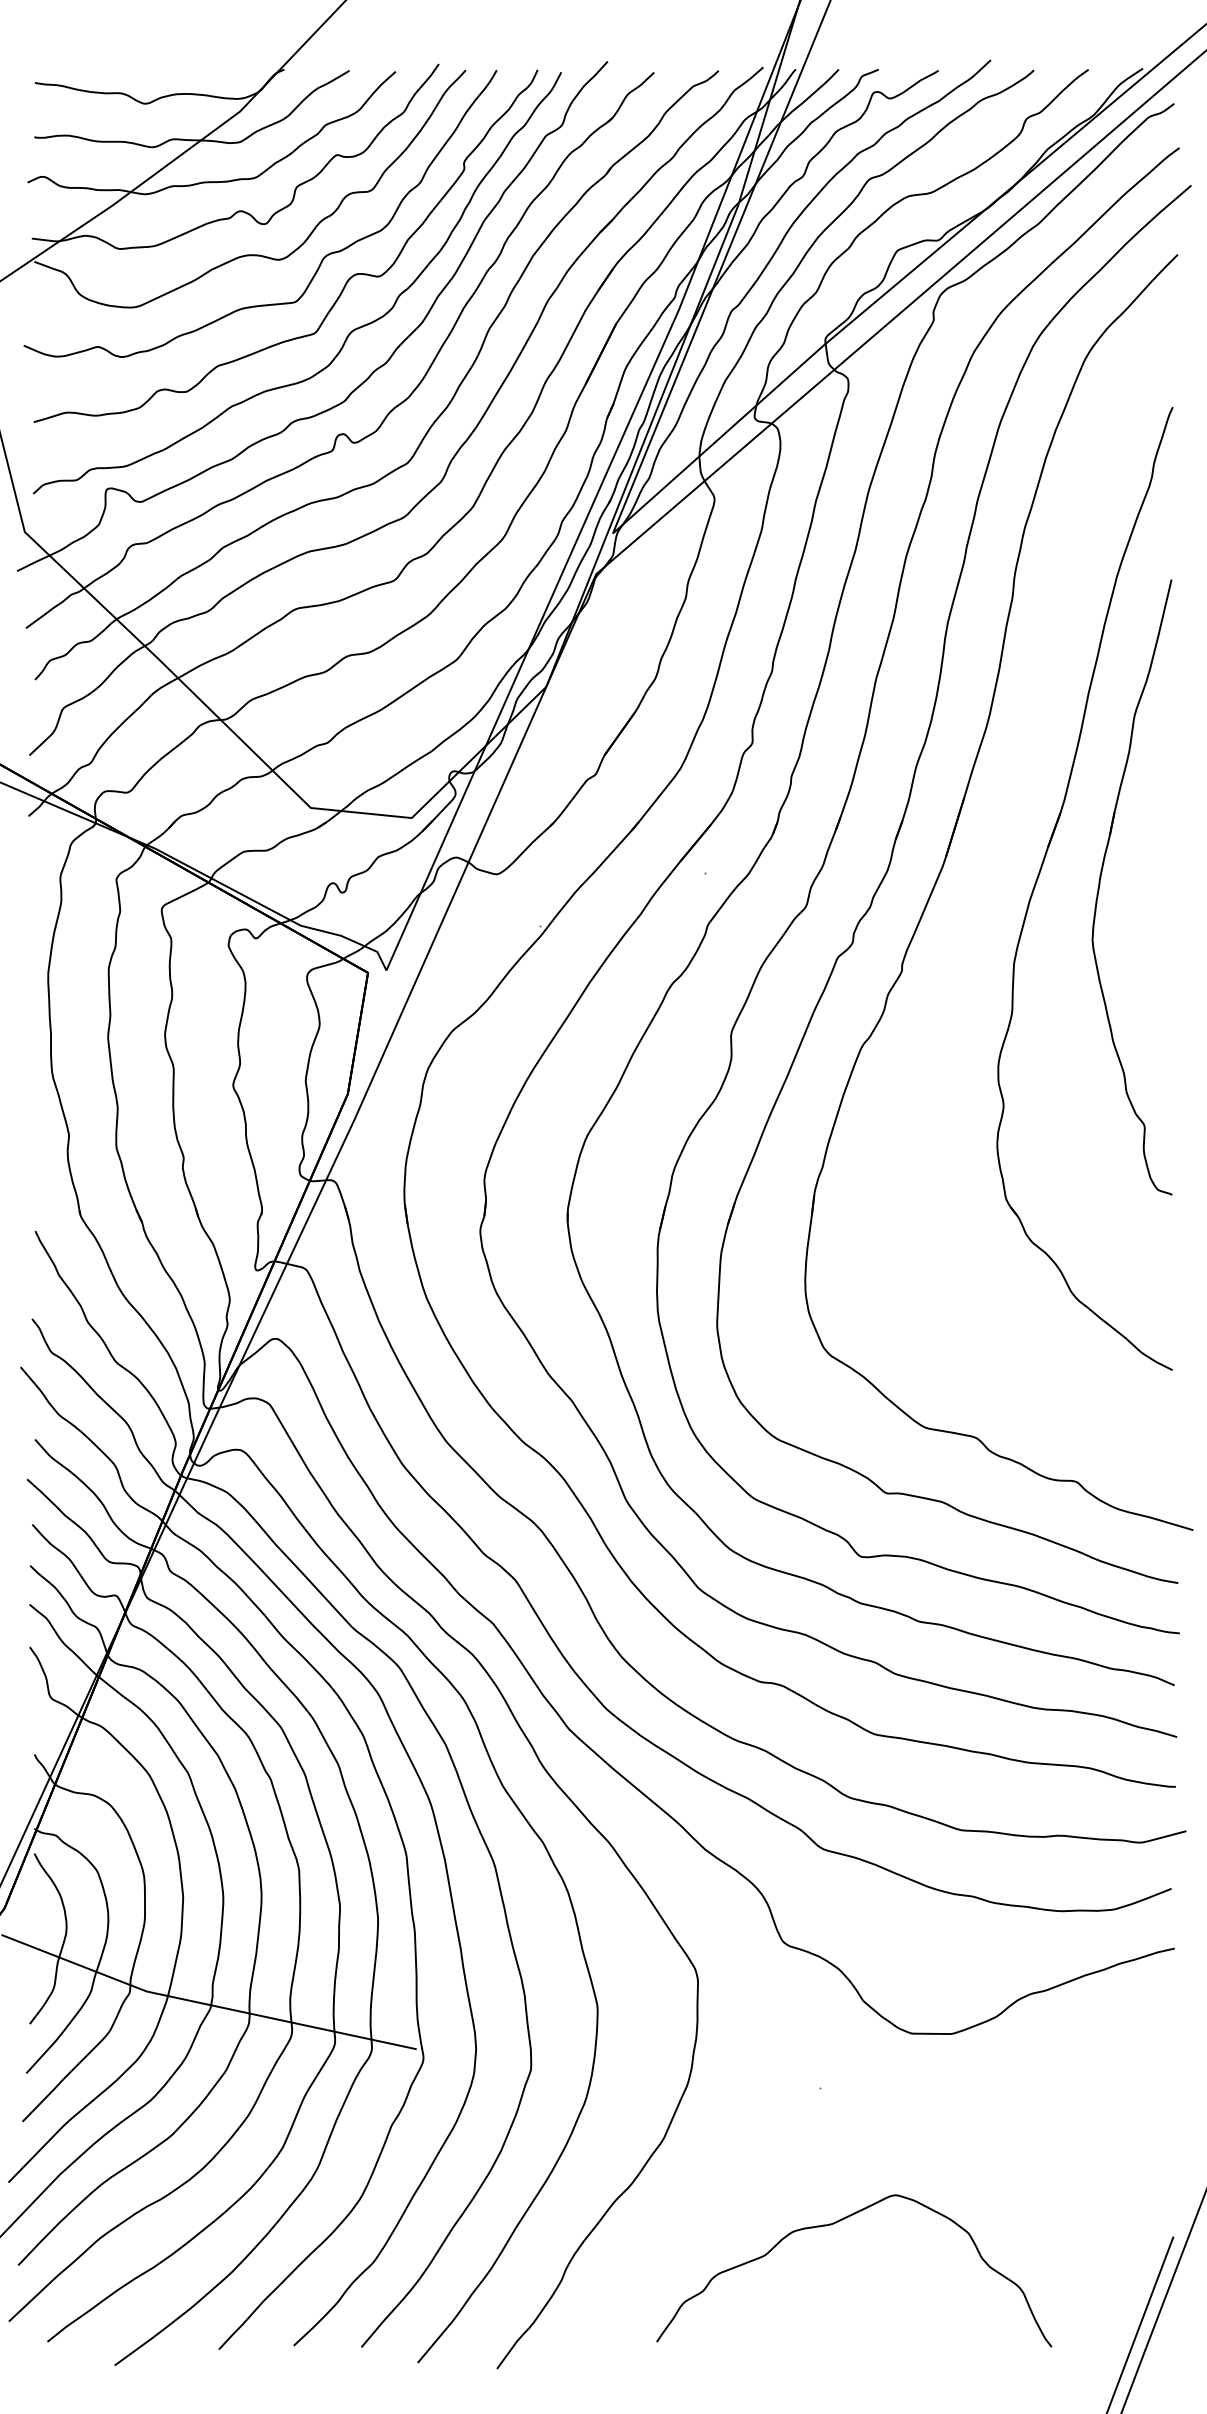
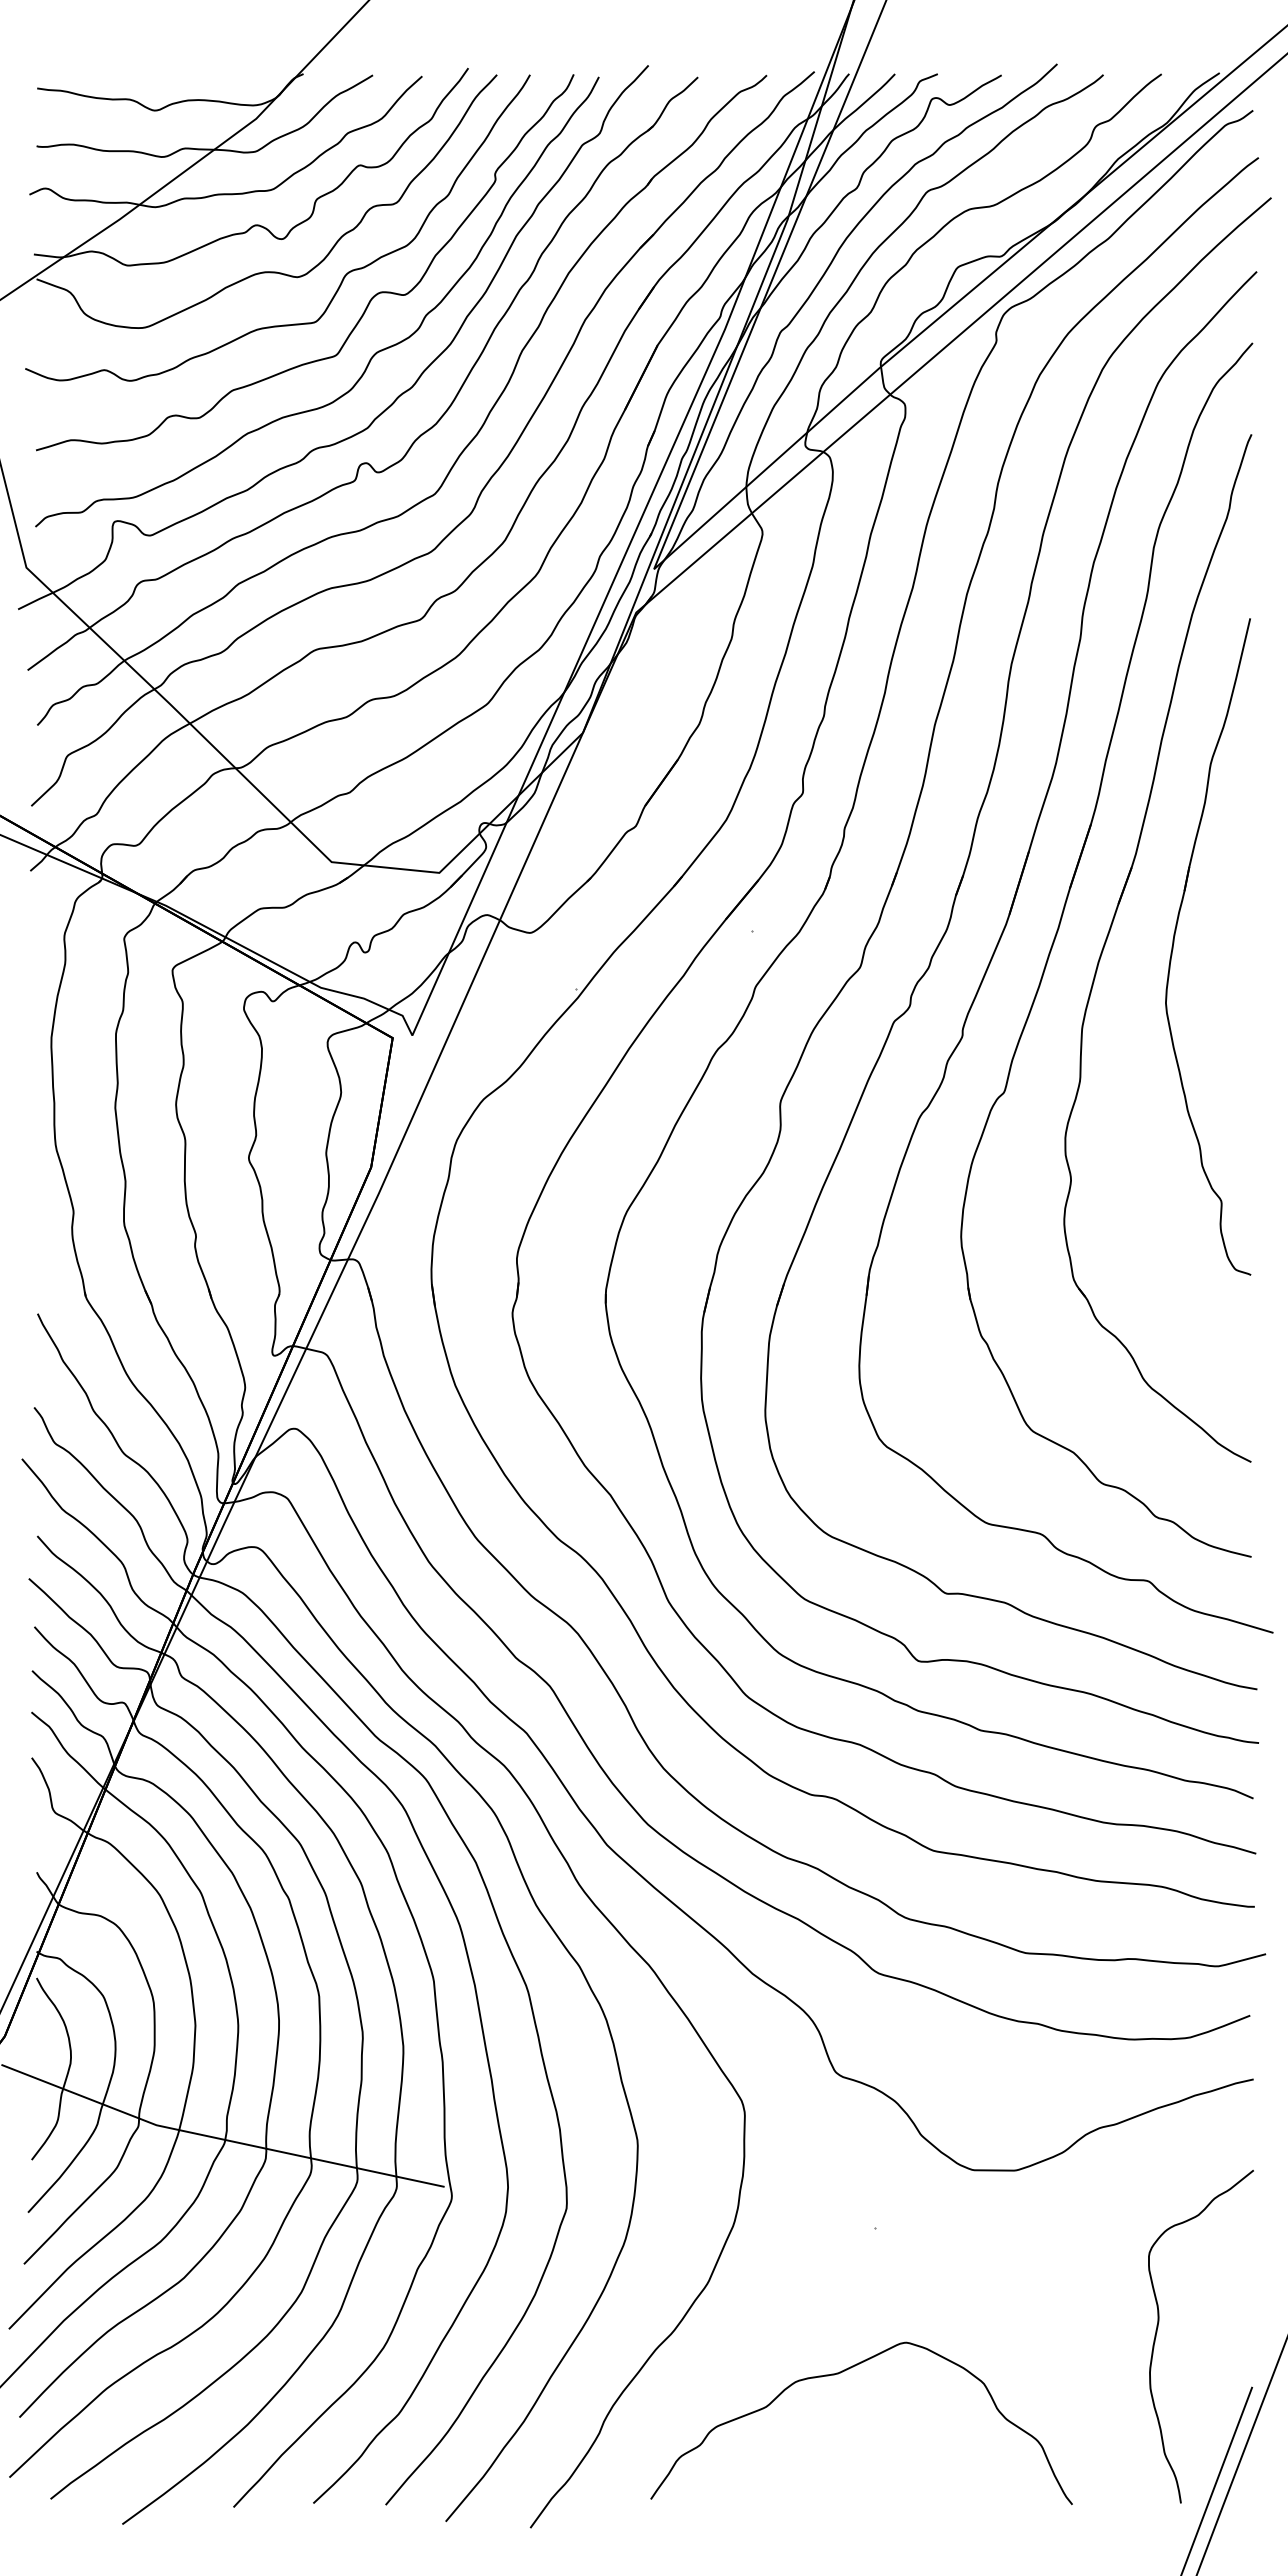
part: (990, 875) -> (1057, 934), added
curve: (1085, 2181) -> (1158, 2327), added
curve: (832, 2225) -> (838, 2374), moved

